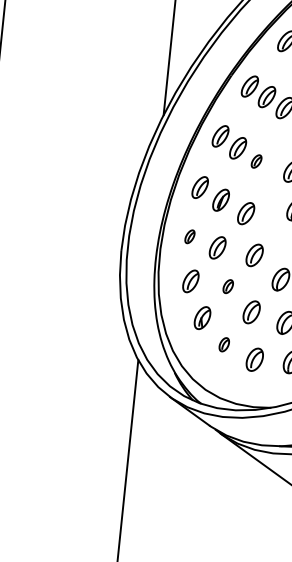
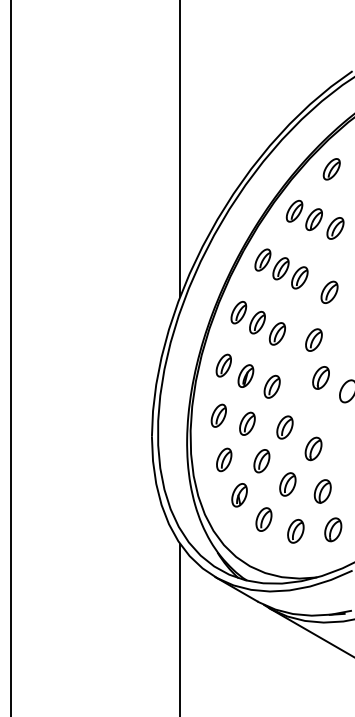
part: (255, 160) -> (276, 333), size x1.67
part: (189, 236) -> (218, 415), size x1.67
part: (227, 286) -> (261, 461), size x1.67
part: (223, 344) -> (263, 519), size x1.67

